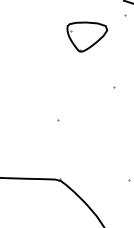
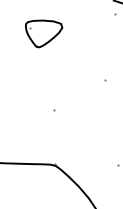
part: (87, 36) -> (44, 33), moved

